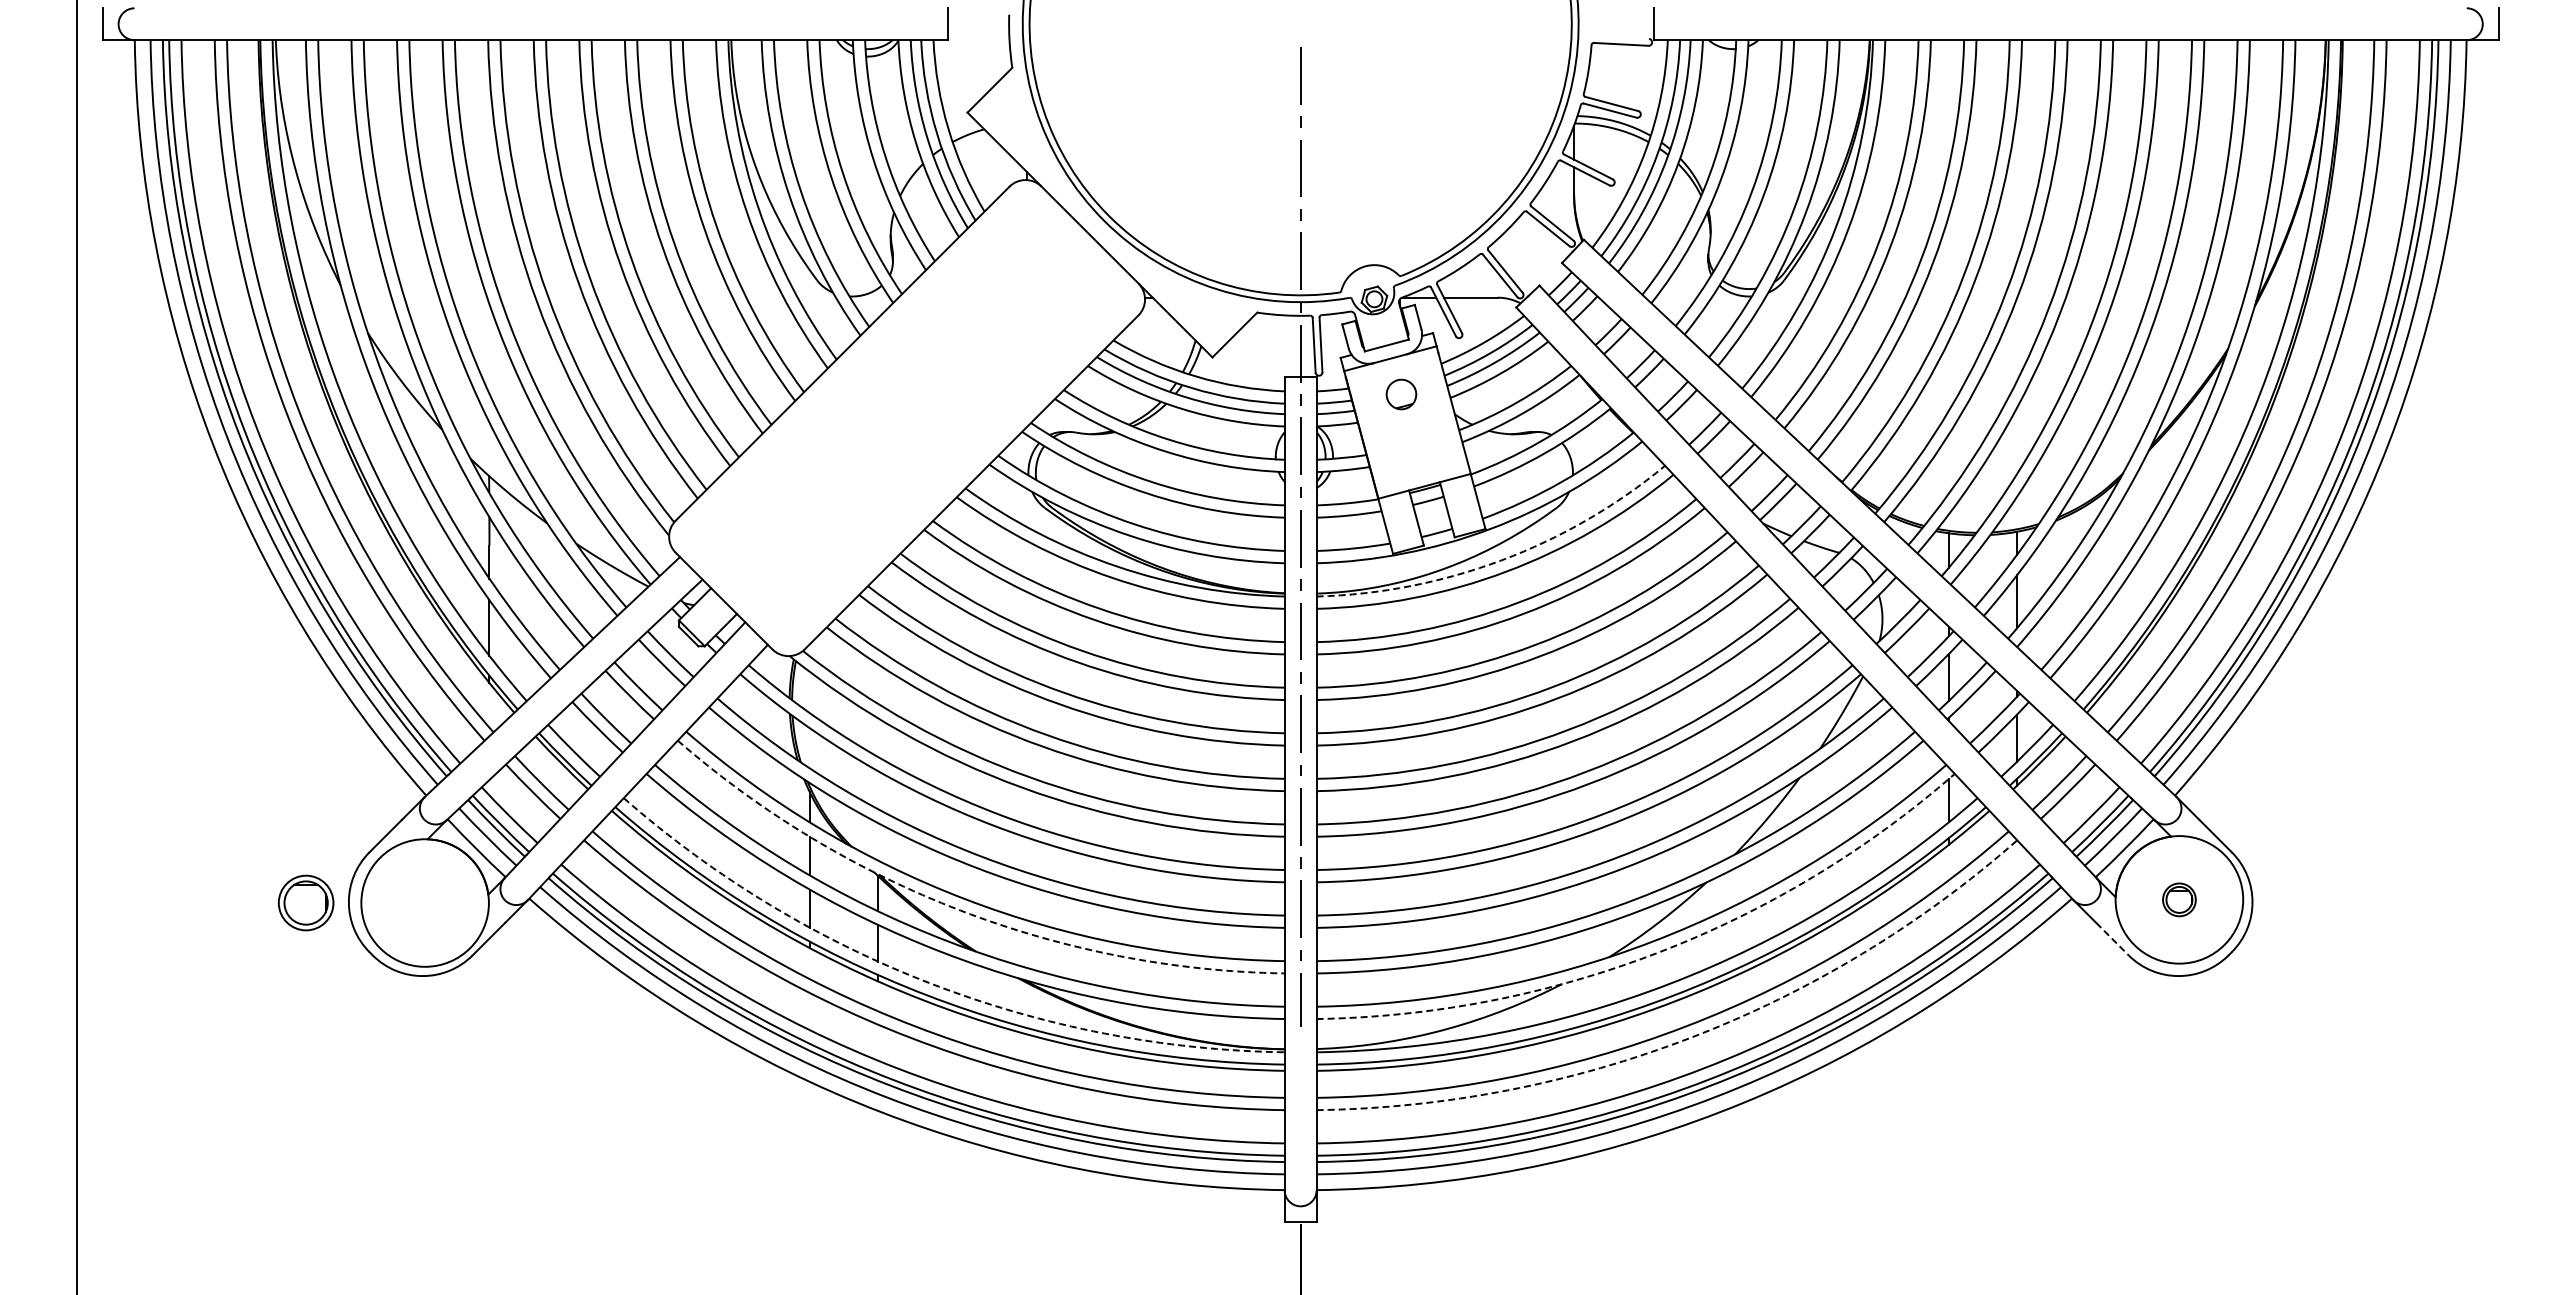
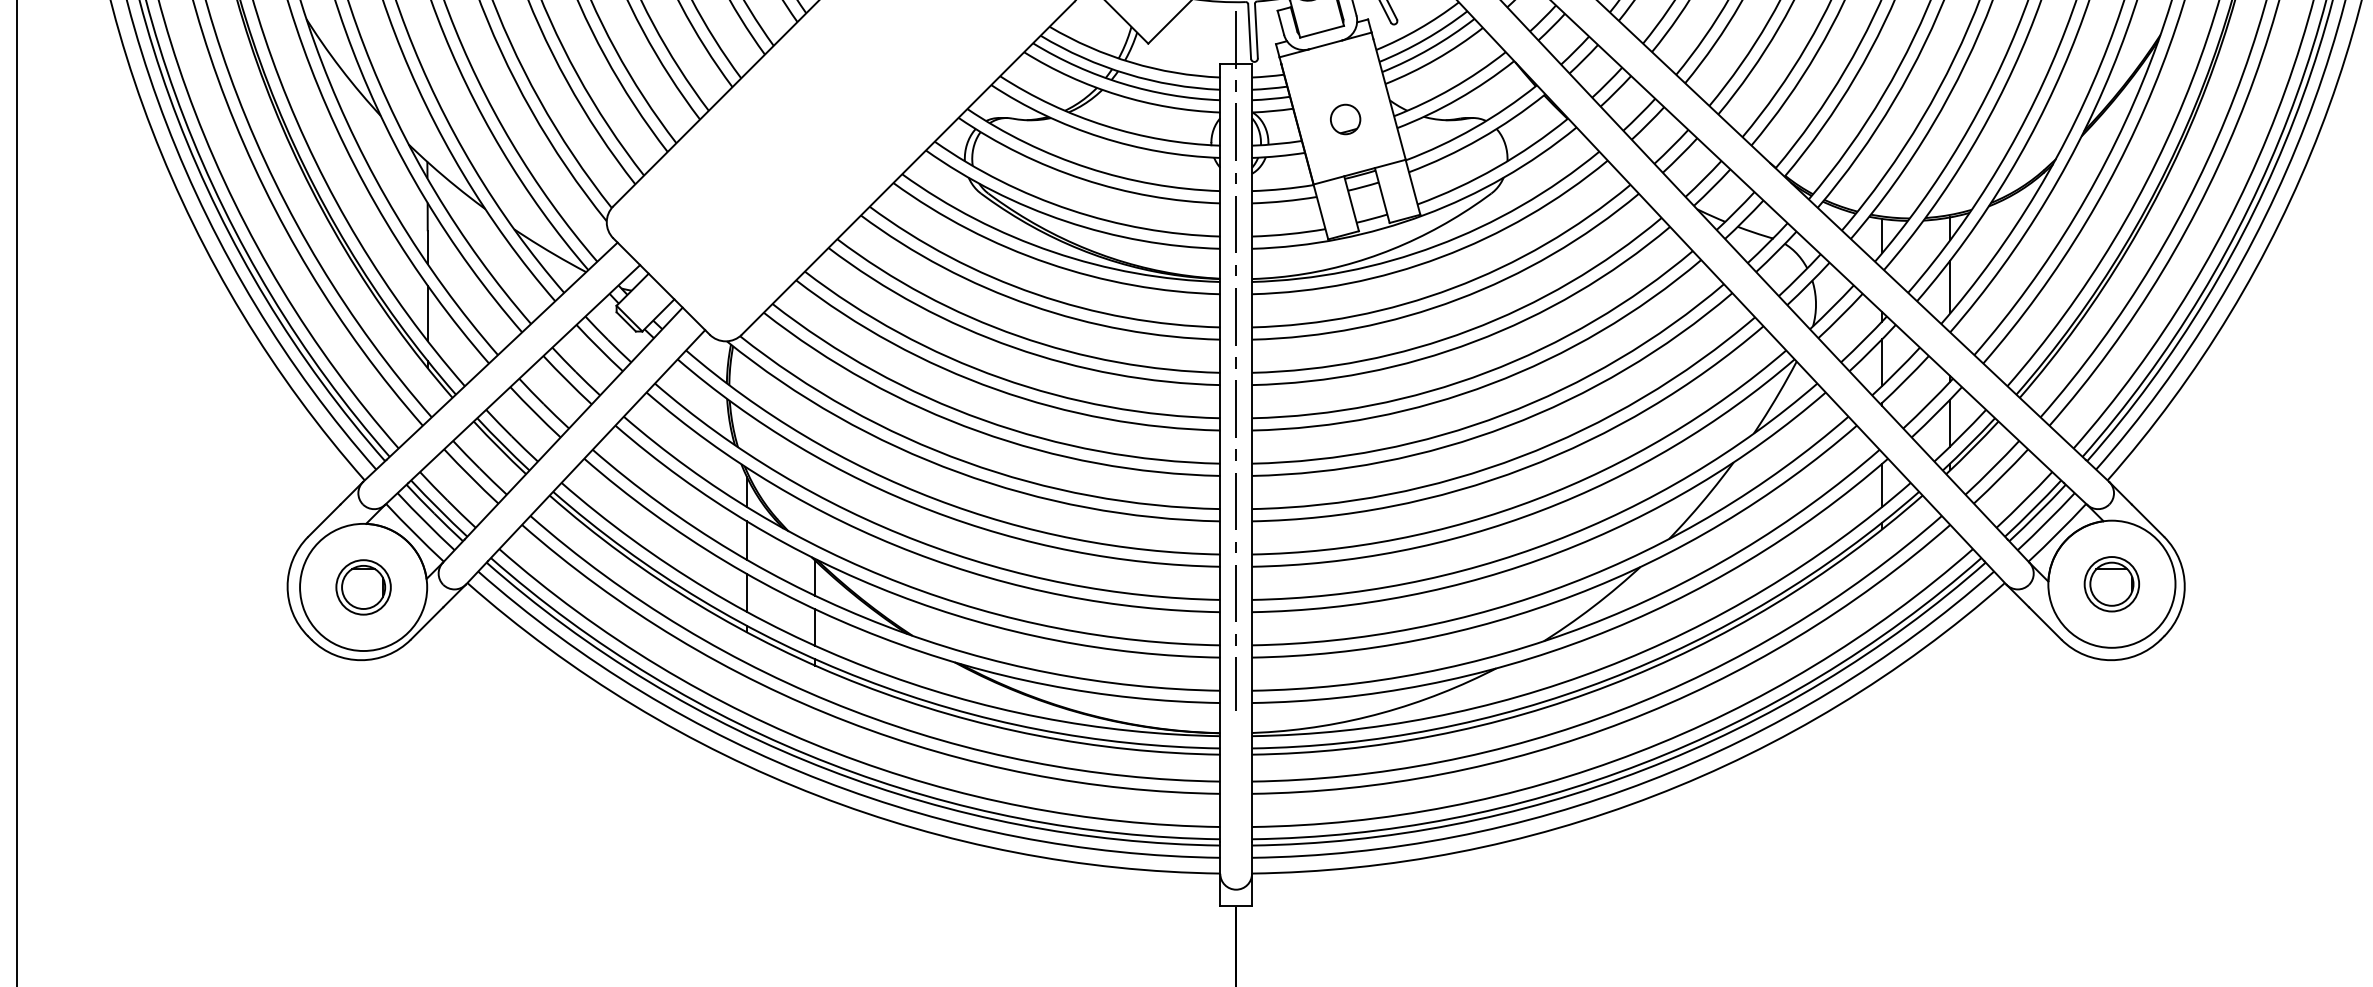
part: (1401, 394) -> (1345, 119), moved
arc: (1501, 560) -> (1436, 246), dashed -> solid
part: (2179, 899) -> (2112, 583), size x1.67
part: (305, 902) -> (362, 586), moved
arc: (960, 910) -> (897, 594), dashed -> solid
line: (2112, 939) -> (2045, 623), dashed -> solid
arc: (1657, 953) -> (1591, 637), dashed -> solid
arc: (931, 983) -> (868, 667), dashed -> solid
arc: (1691, 1037) -> (1625, 721), dashed -> solid

